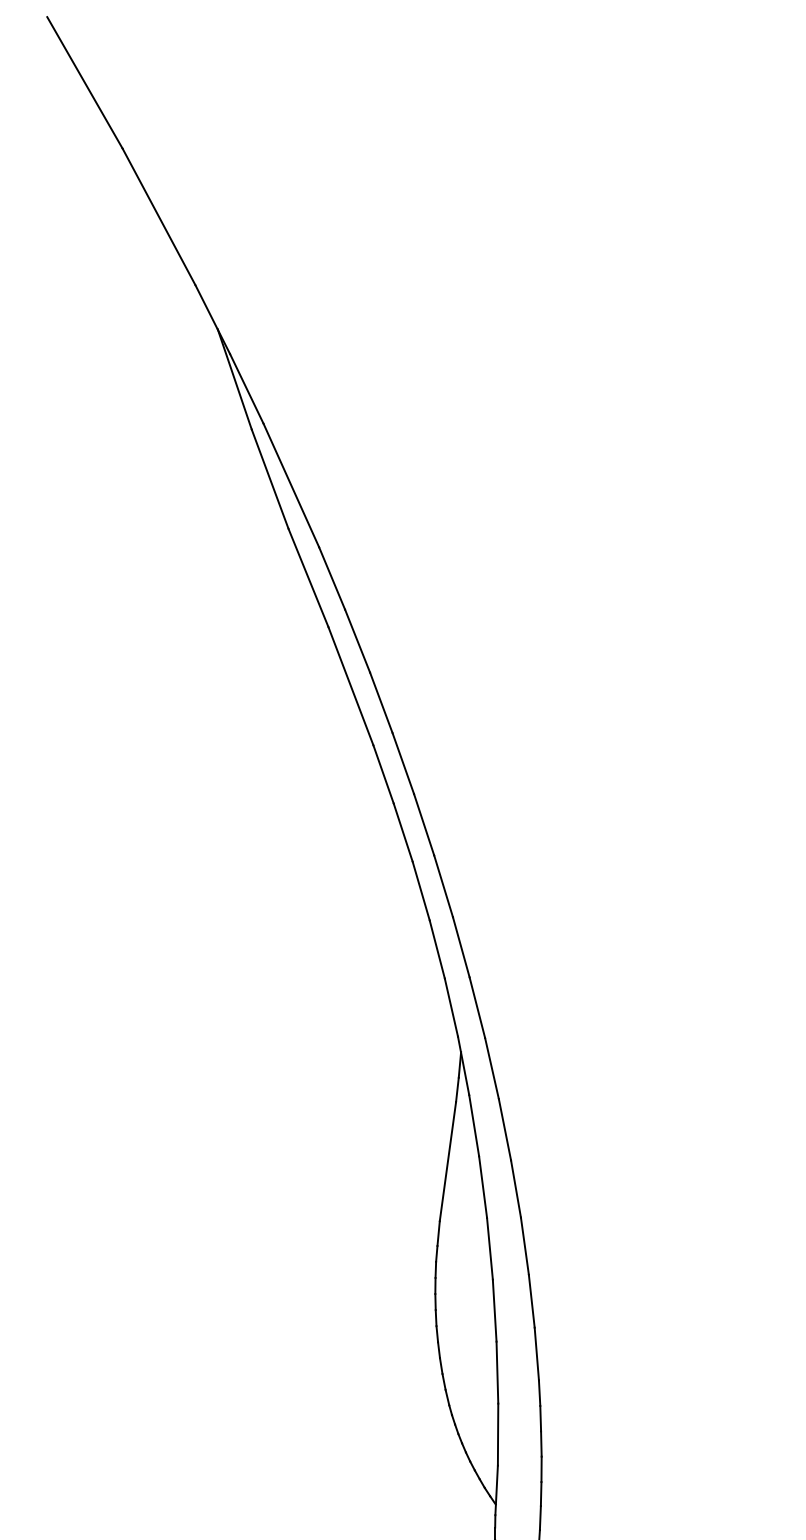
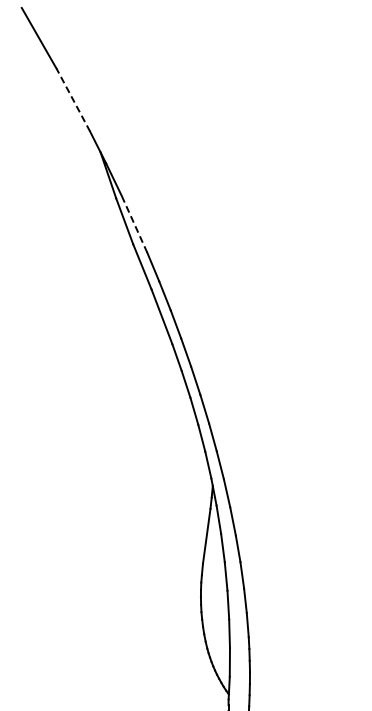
line: (159, 217) -> (73, 100), solid -> dashed
line: (291, 484) -> (134, 223), solid -> dashed

